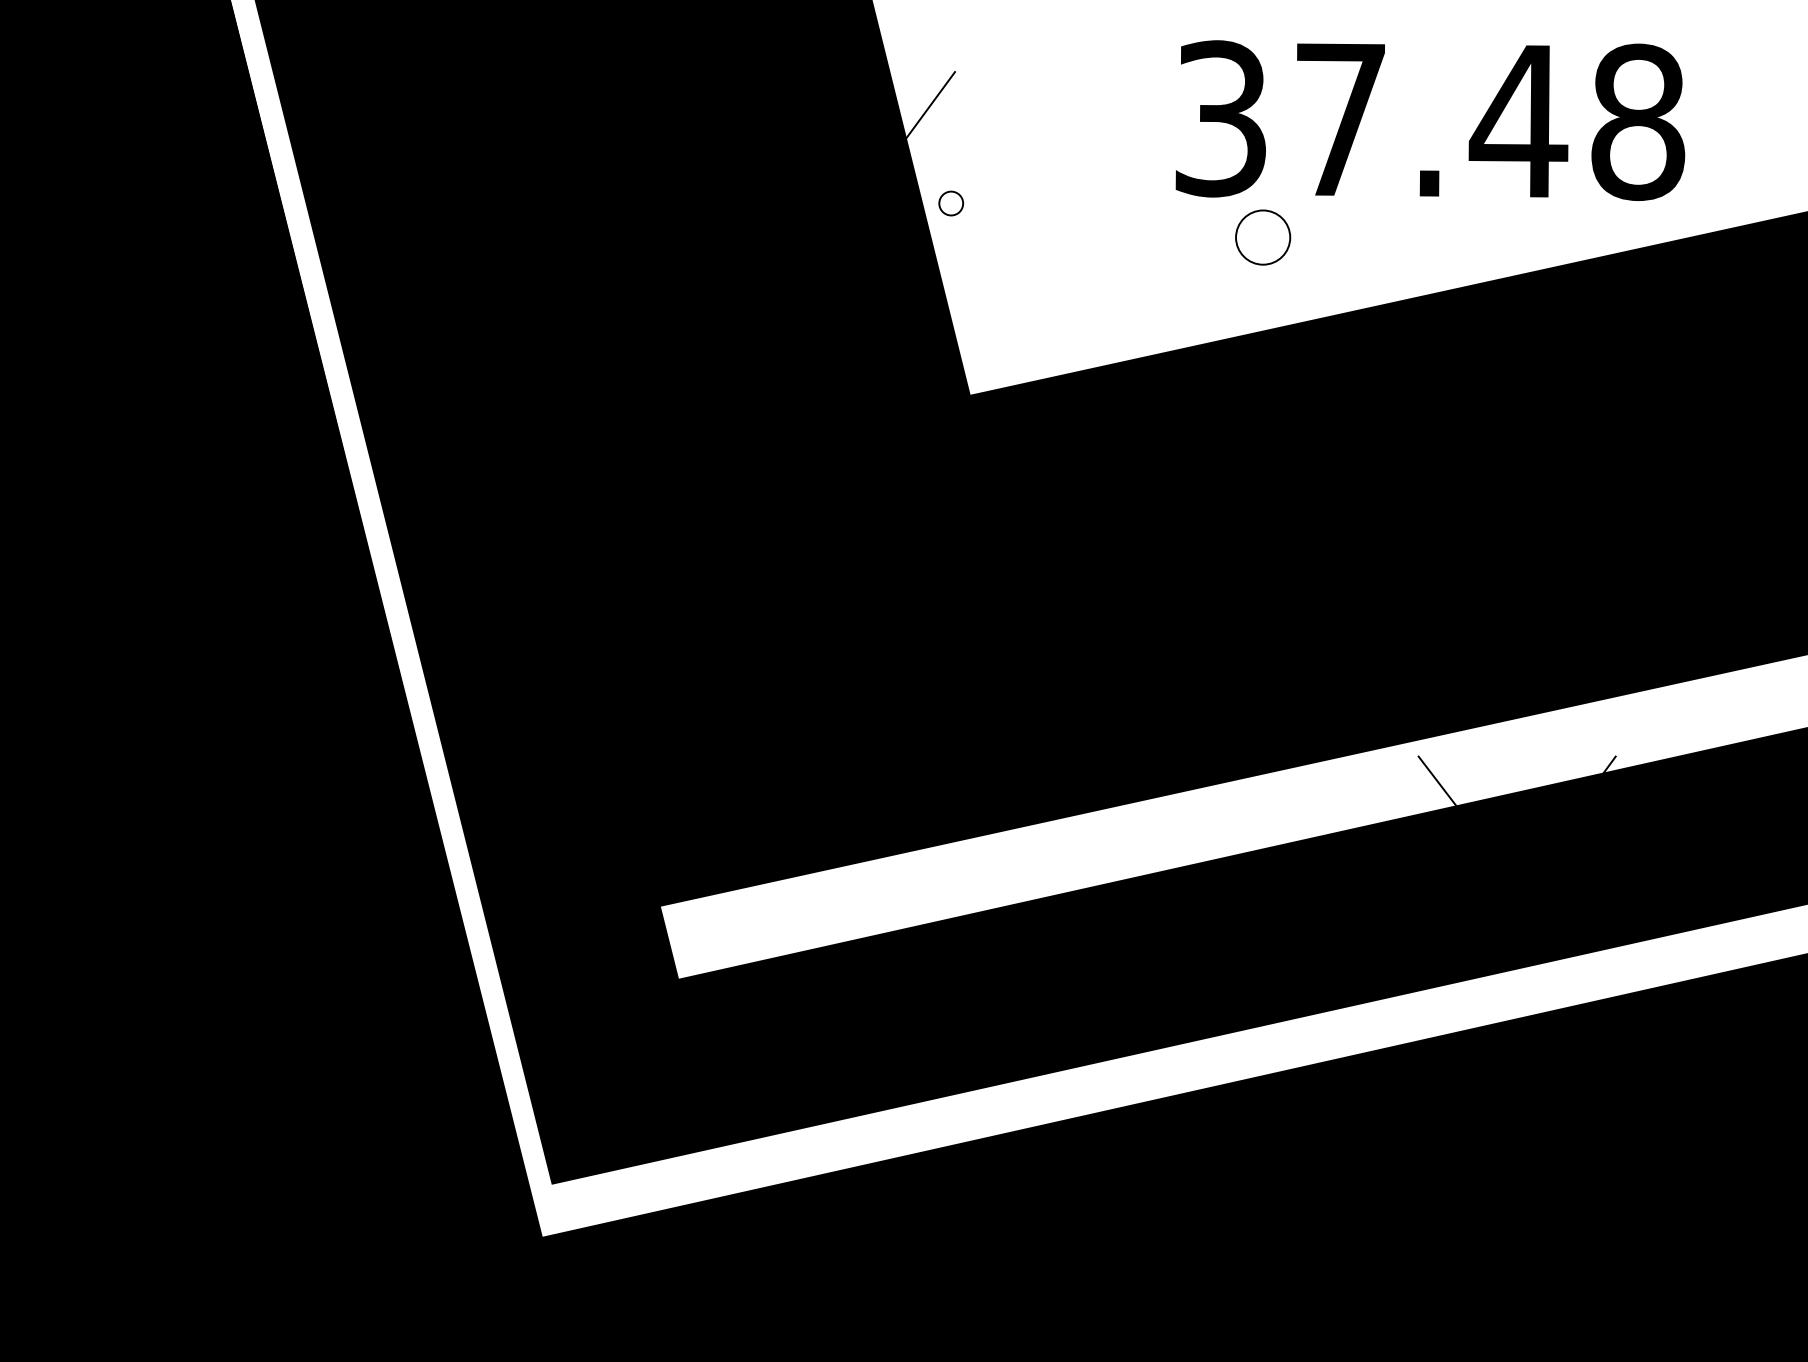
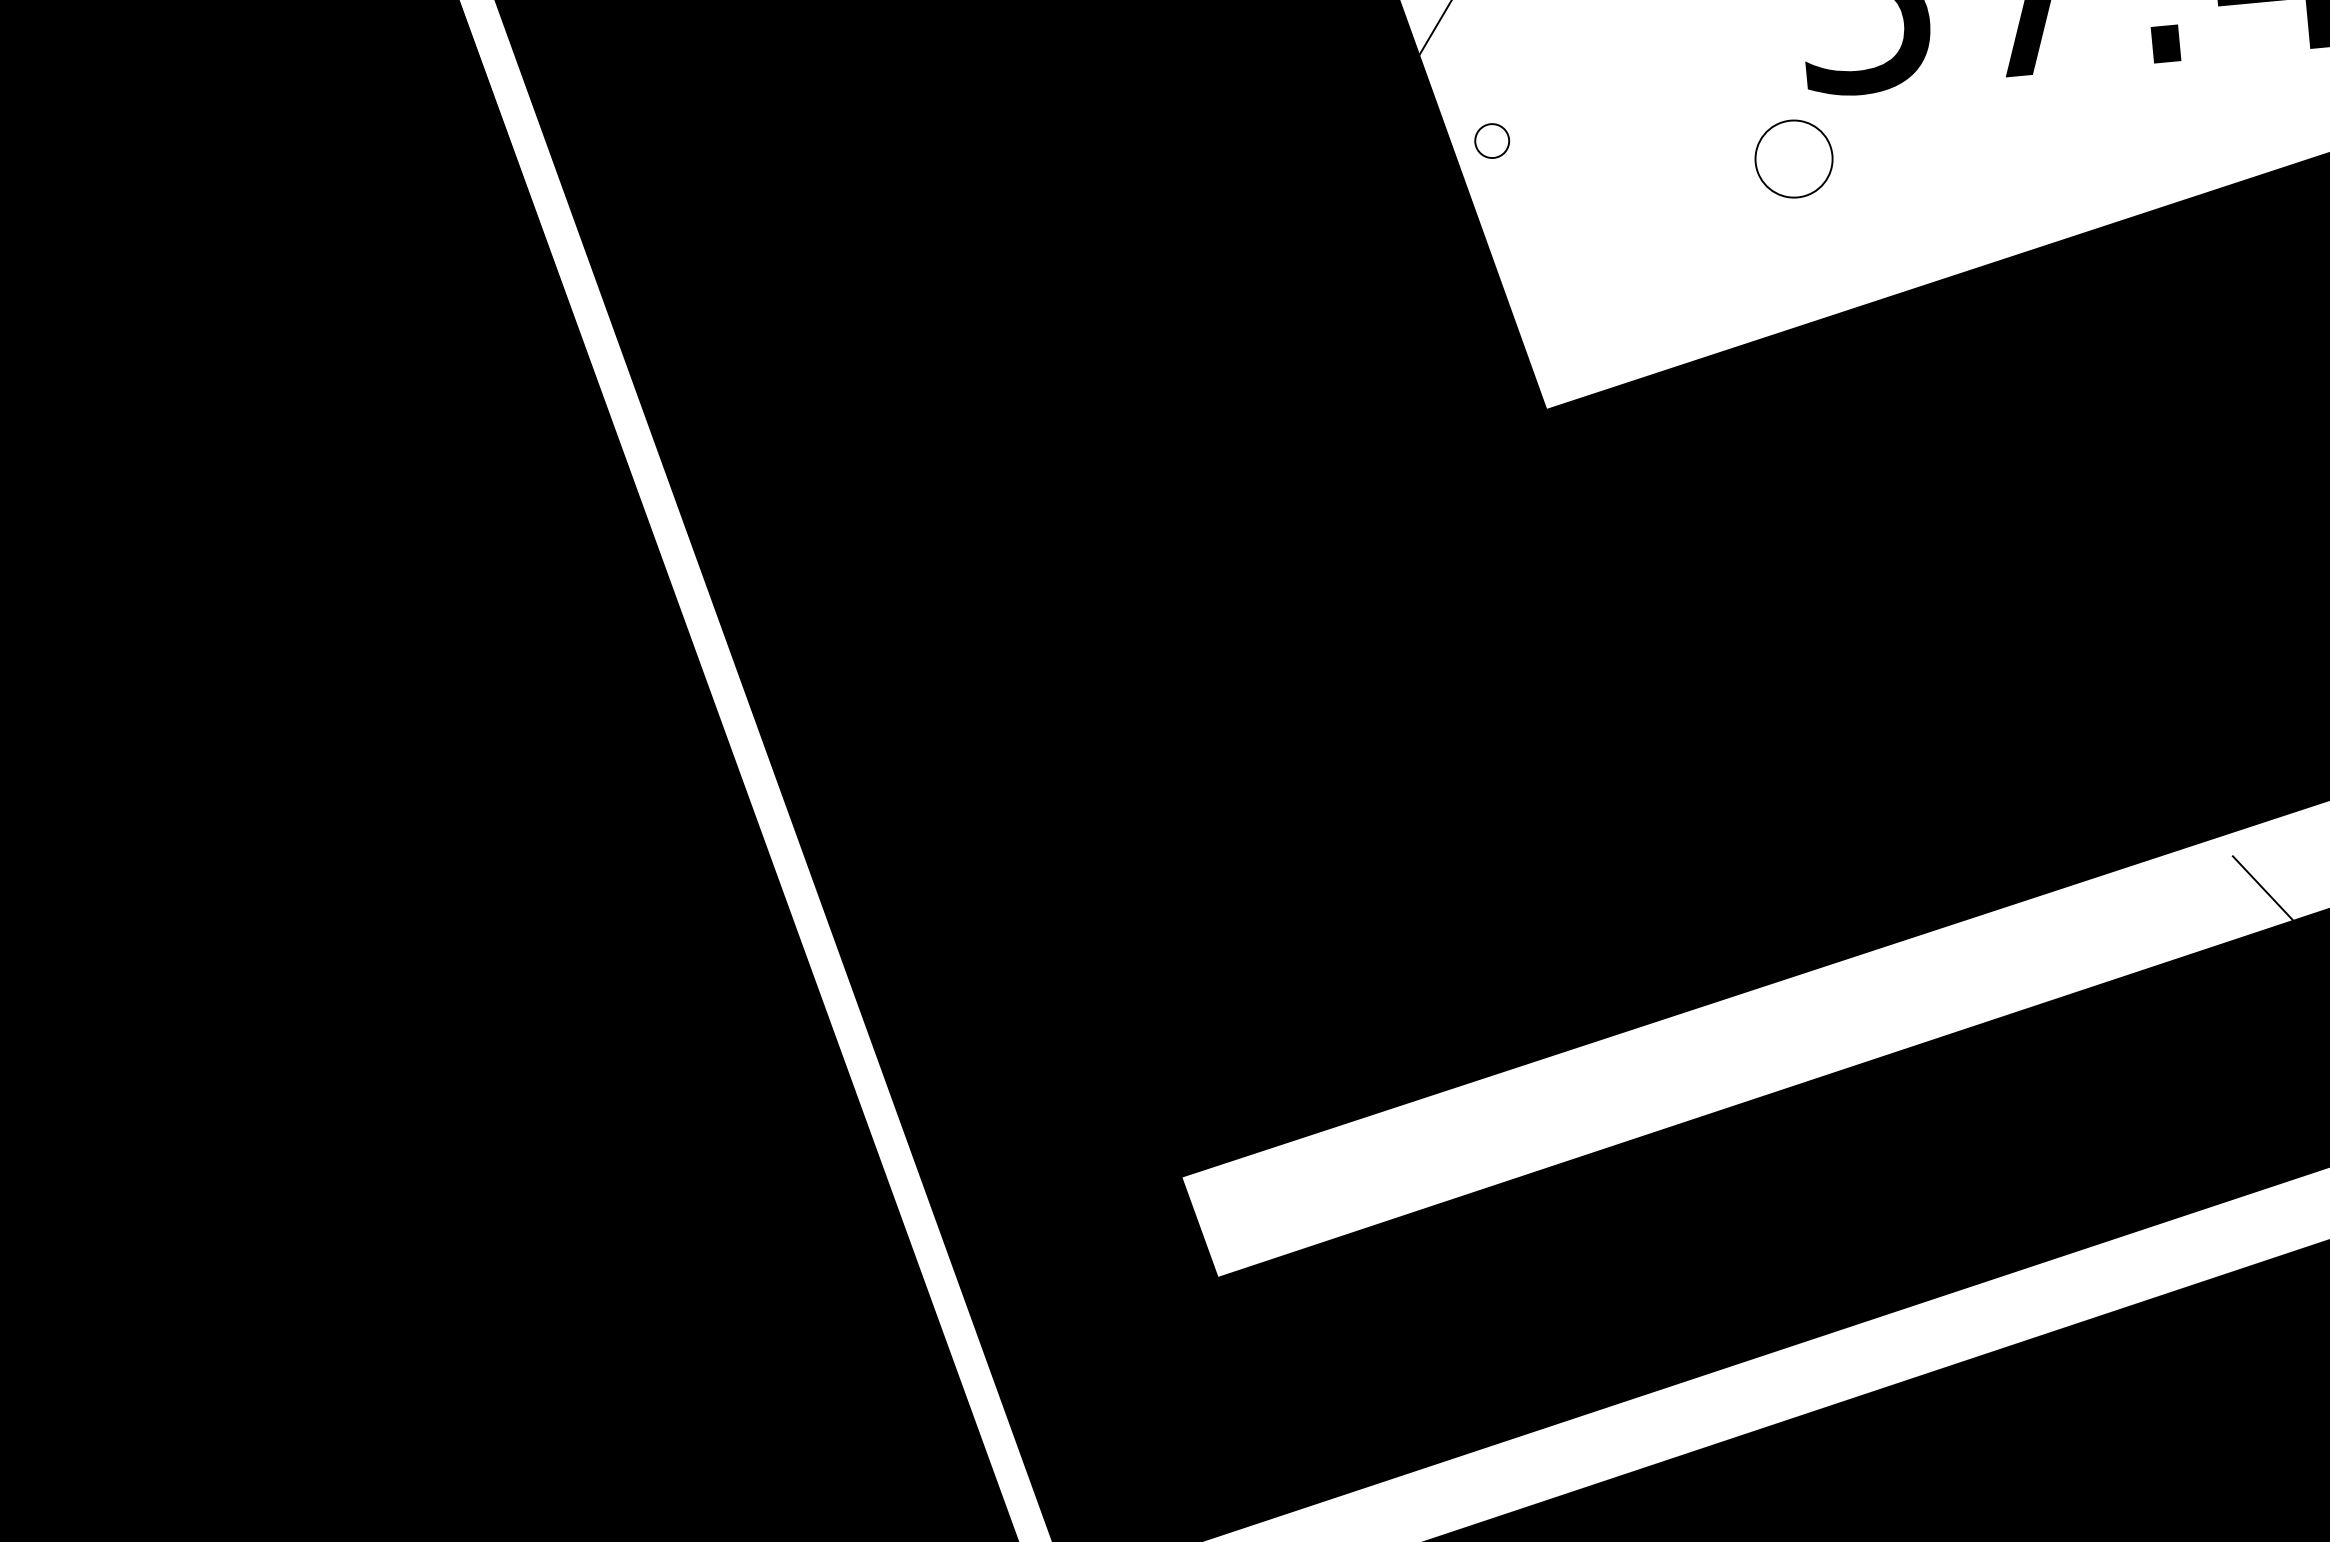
part: (1263, 237) -> (1794, 158), moved

